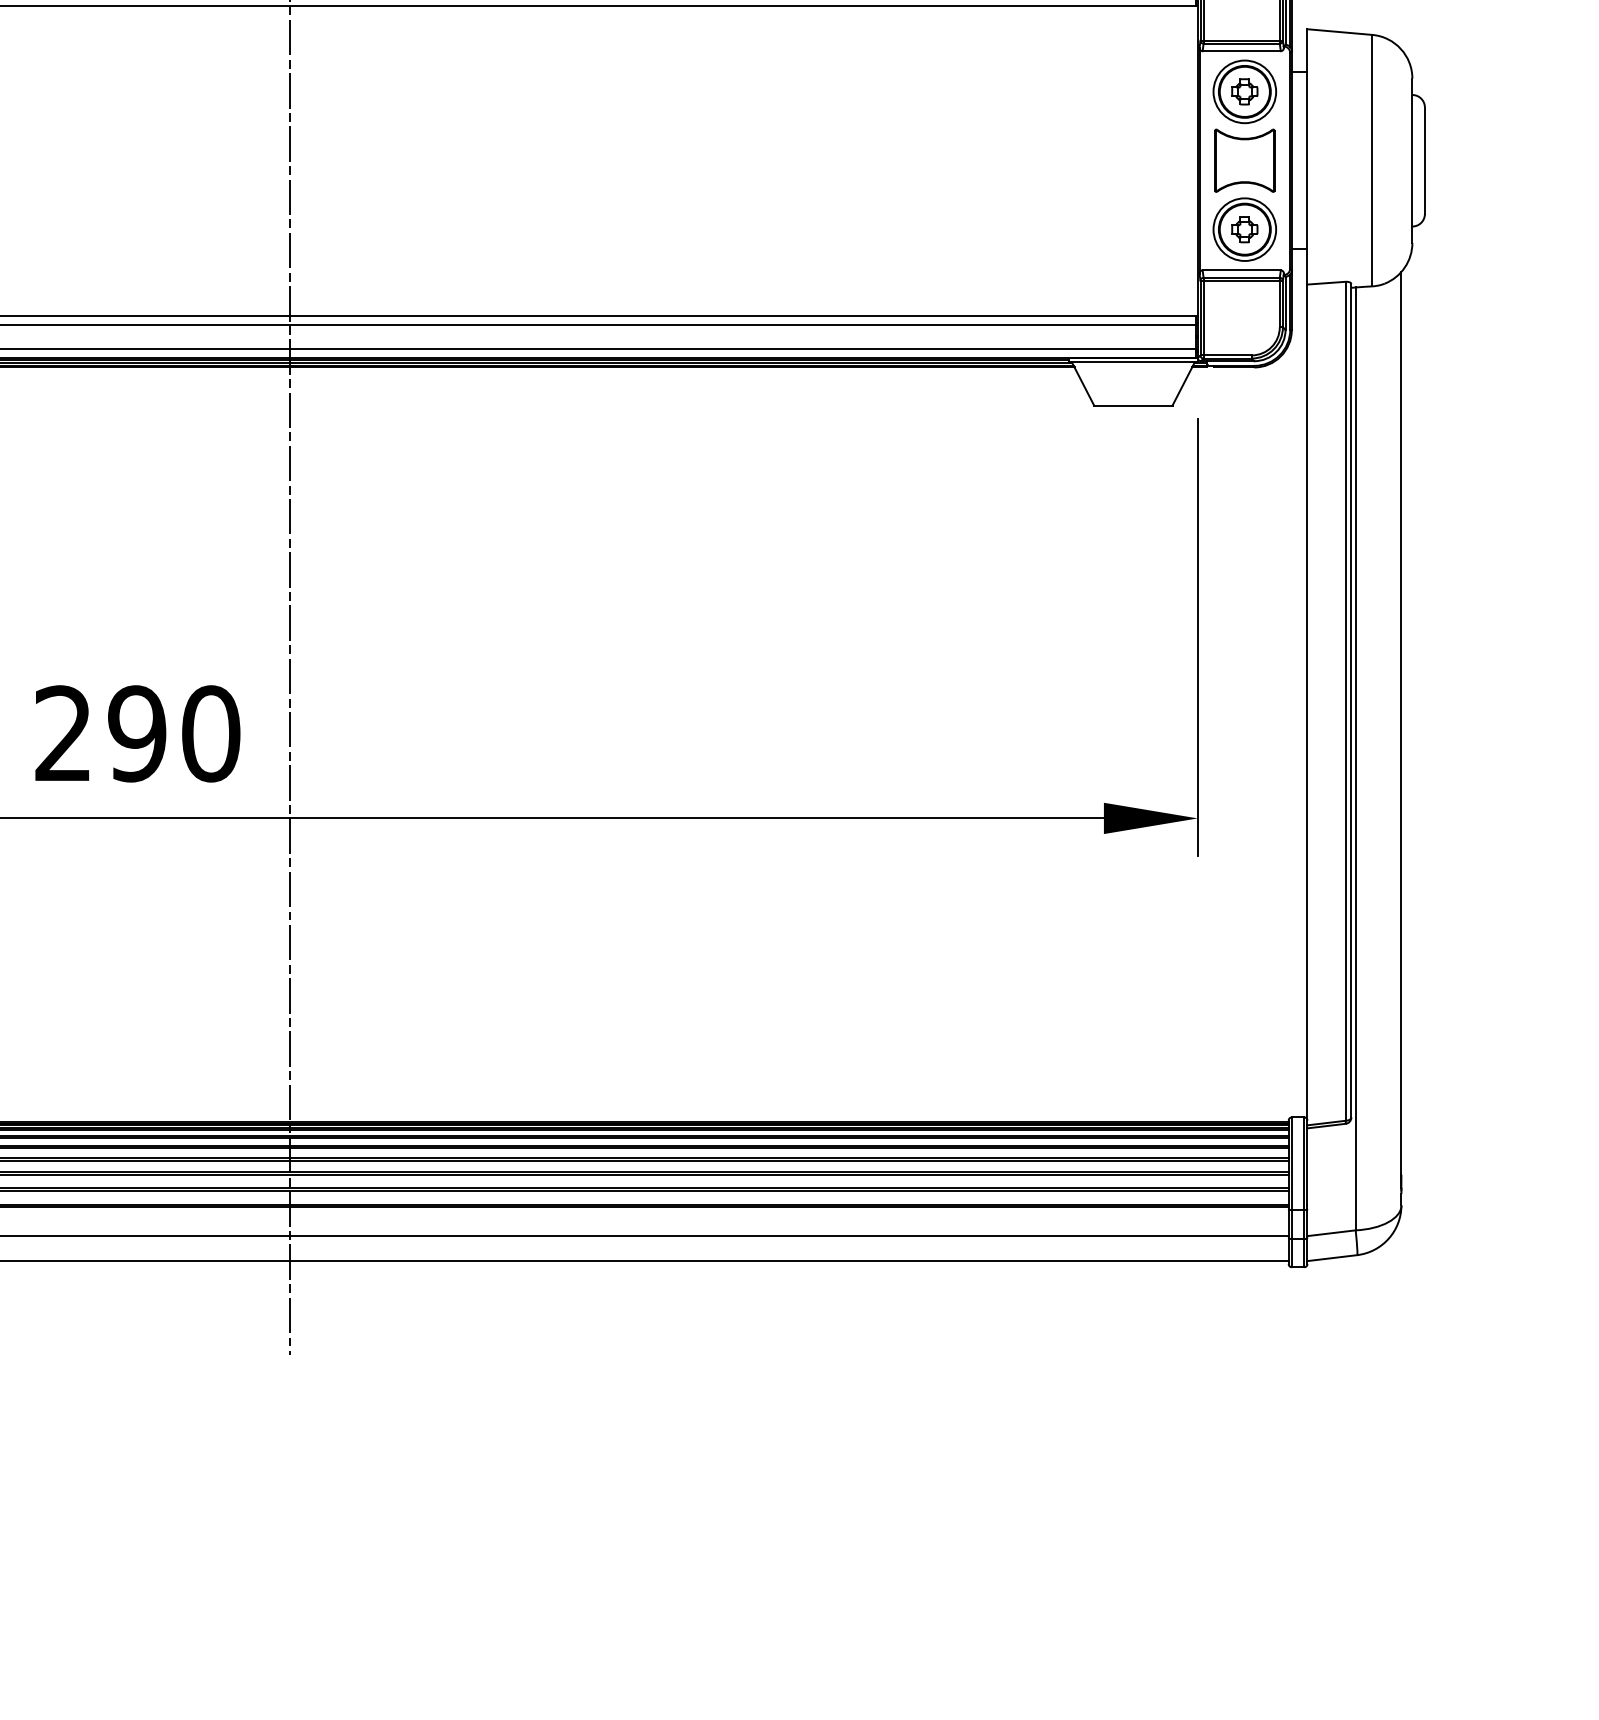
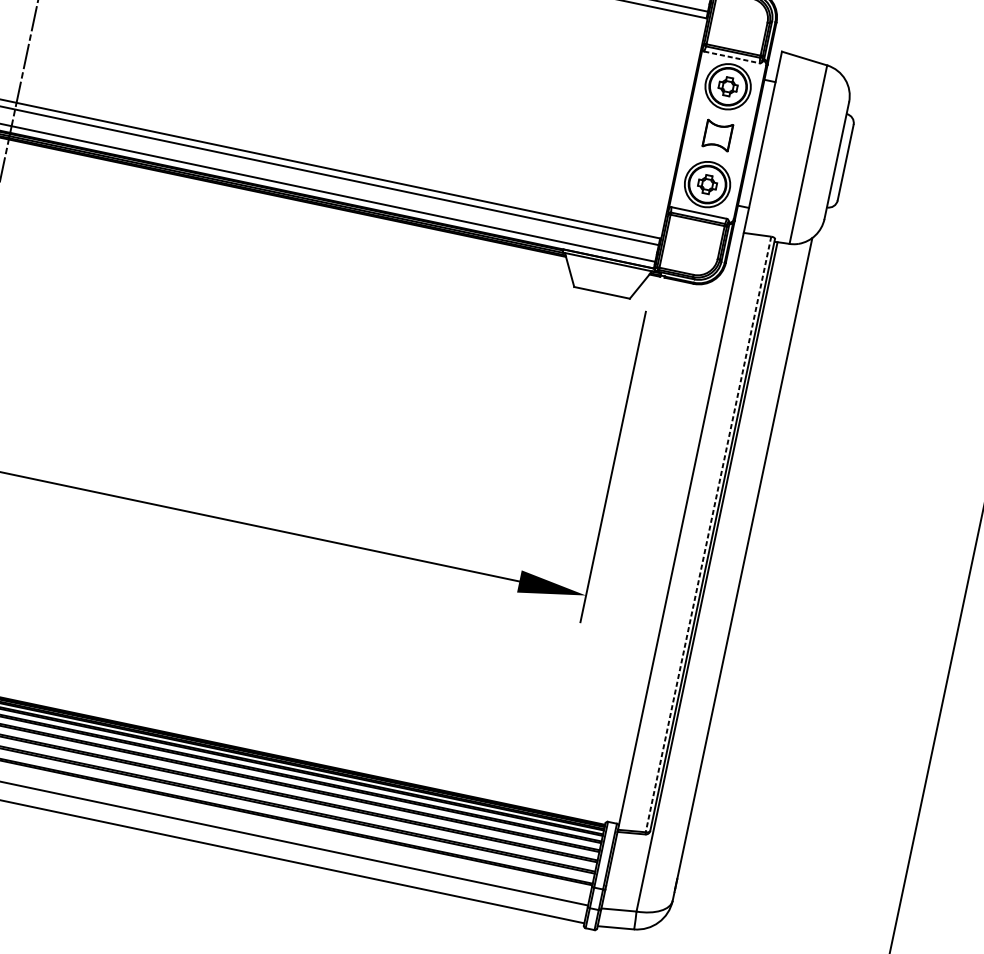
line: (1242, 51) -> (732, 57), solid -> dashed
part: (1244, 160) -> (717, 135), size x0.6
line: (1345, 701) -> (708, 534), solid -> dashed

